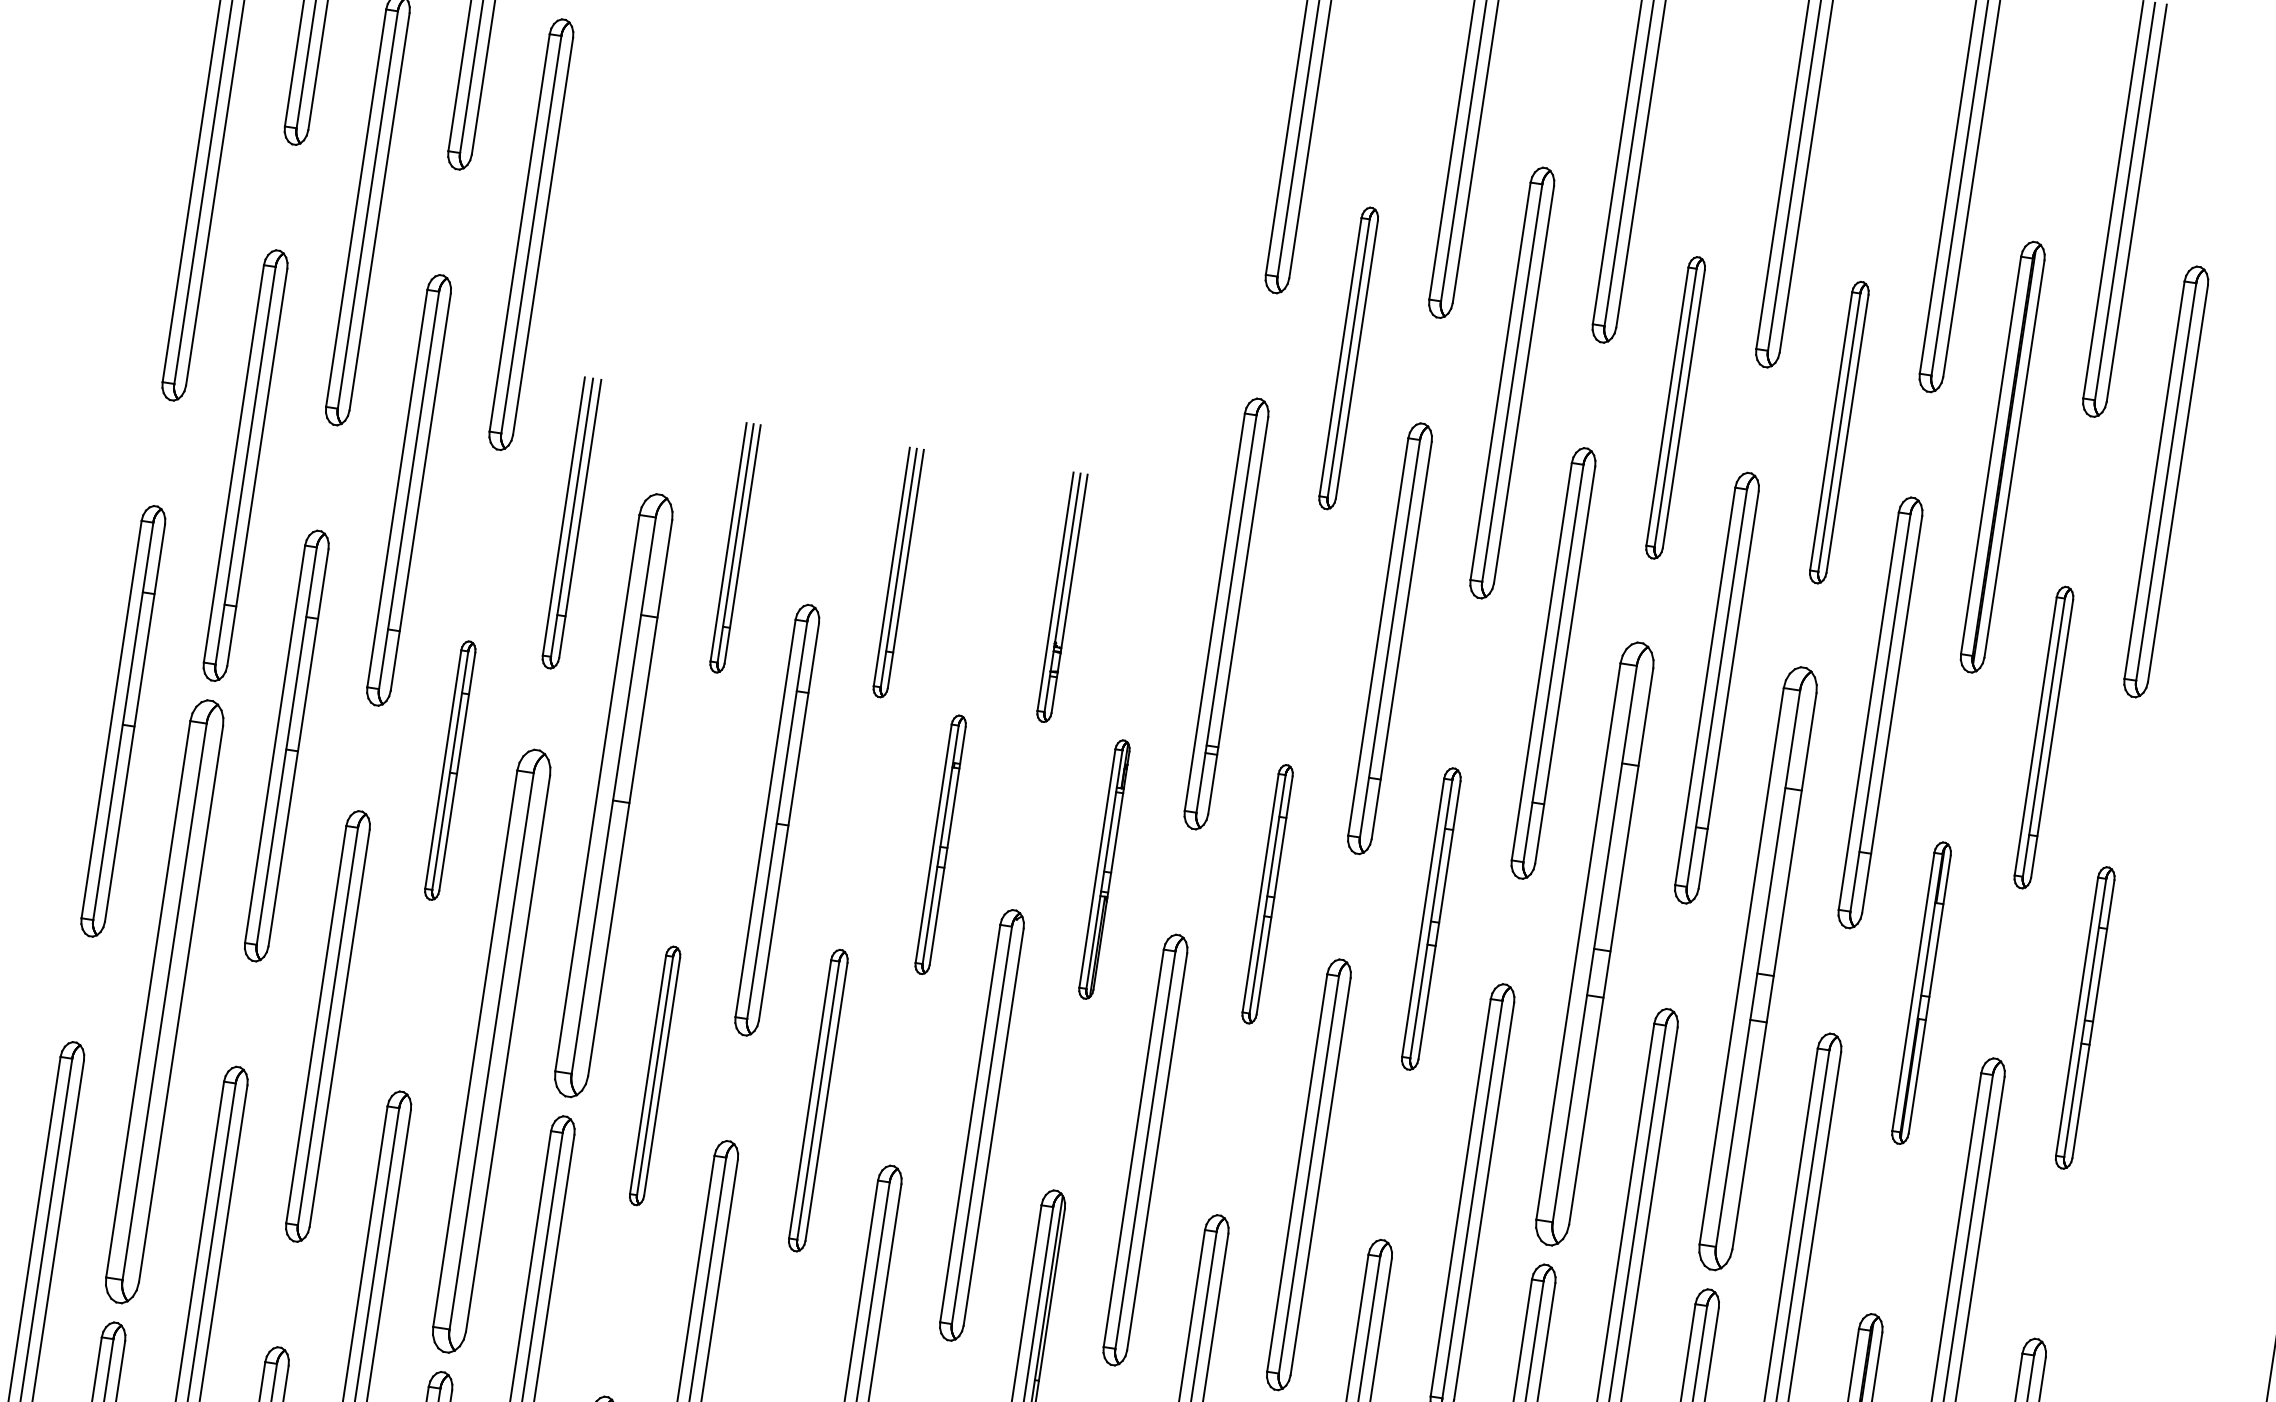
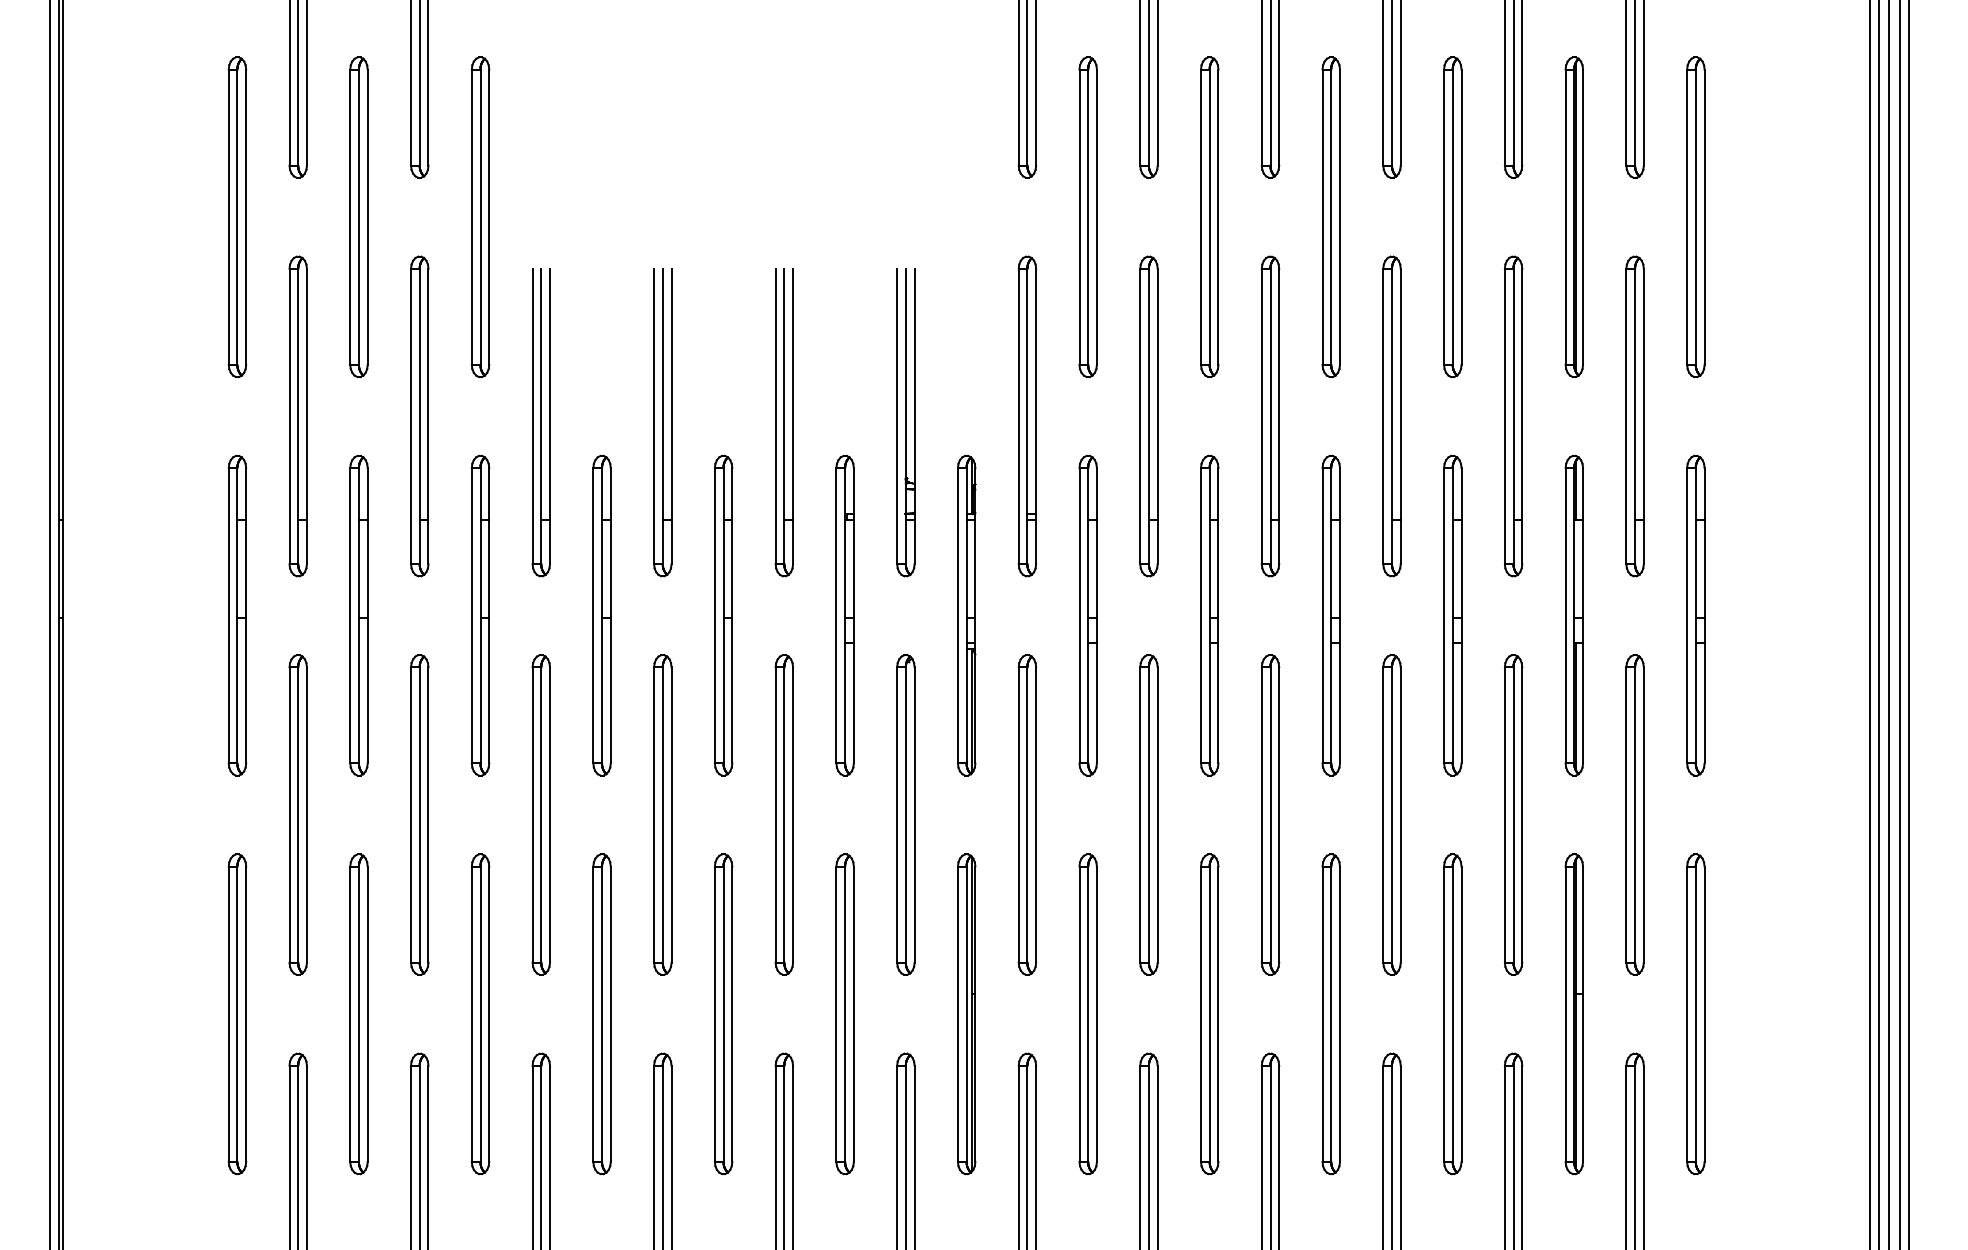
part: (1347, 358) -> (1087, 217), size x1.43
part: (1674, 408) -> (1330, 217), size x1.43
part: (1838, 432) -> (1452, 217), size x1.43
part: (570, 523) -> (540, 422), size x1.43
part: (734, 547) -> (662, 422), size x1.67
part: (897, 572) -> (783, 422), size x1.67
part: (1061, 597) -> (905, 422), size x1.67
part: (2043, 737) -> (1634, 416), size x1.43
part: (450, 770) -> (480, 615), size x1.67
part: (613, 795) -> (601, 615), size x0.71
part: (939, 844) -> (844, 615), size x1.67
part: (1104, 869) -> (966, 615), size x1.67
part: (1266, 893) -> (1087, 615), size x1.67
part: (1430, 918) -> (1209, 615), size x1.43
part: (1593, 943) -> (1330, 615), size x0.71
part: (1757, 968) -> (1452, 615), size x0.71
part: (1920, 992) -> (1573, 615), size x1.43
part: (163, 1000) -> (297, 814), size x0.71
part: (2084, 1017) -> (1695, 615), size x1.43
part: (490, 1050) -> (540, 814), size x0.71
part: (654, 1075) -> (662, 814), size x1.67
part: (817, 1099) -> (783, 814), size x1.43

